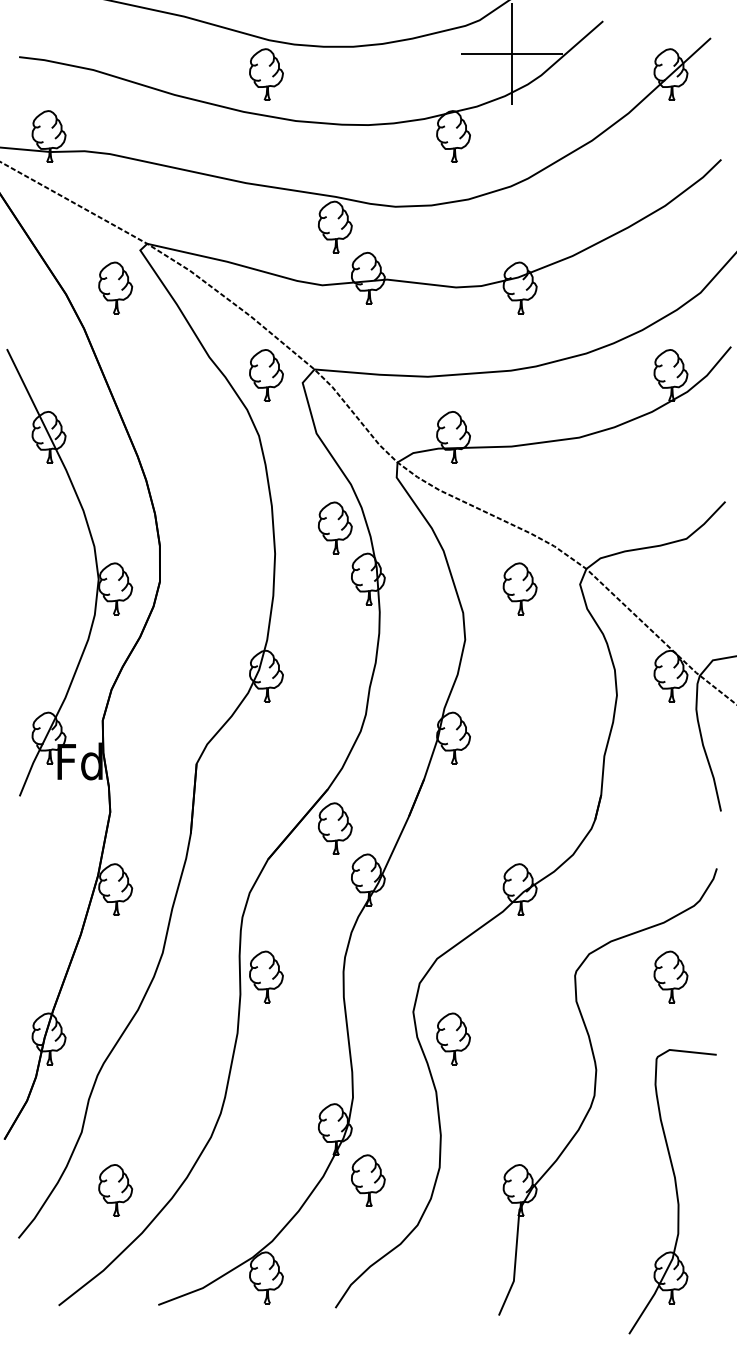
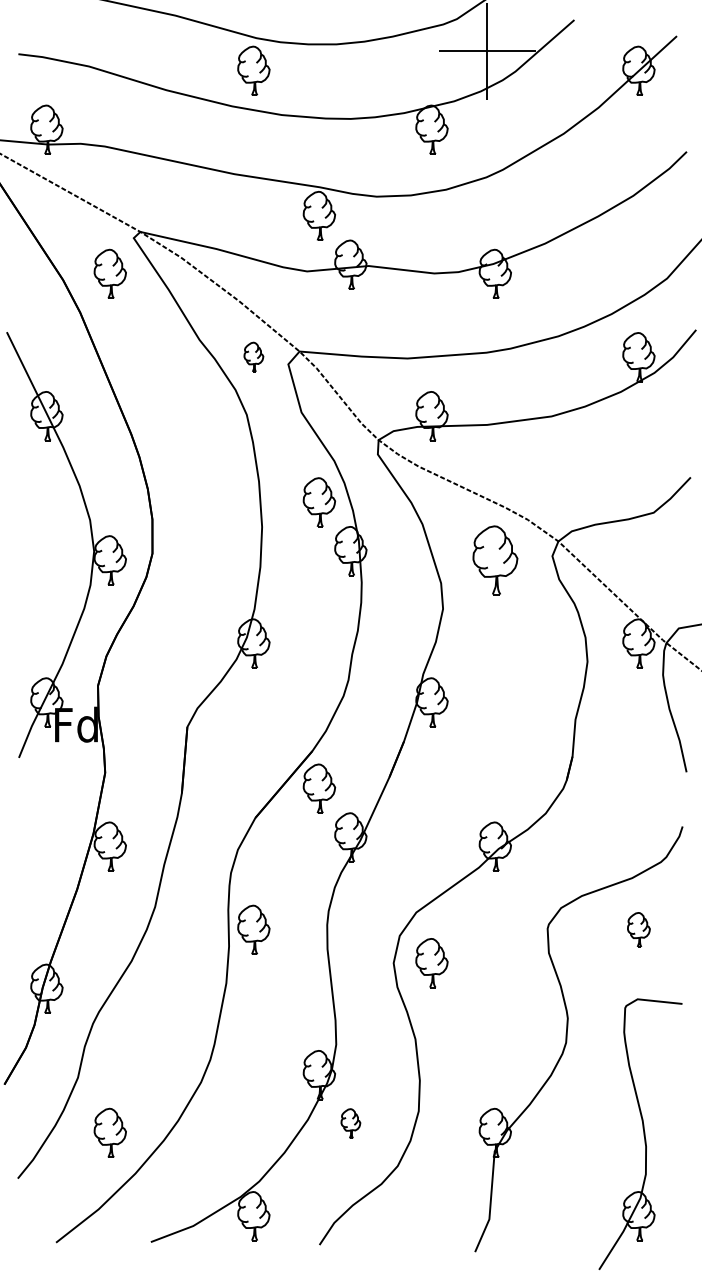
part: (266, 375) -> (253, 357), size x0.6
part: (519, 588) -> (494, 560), size x1.4
part: (670, 976) -> (638, 929), size x0.7
part: (453, 1038) -> (431, 962), moved
part: (368, 1180) -> (351, 1123), size x0.6

